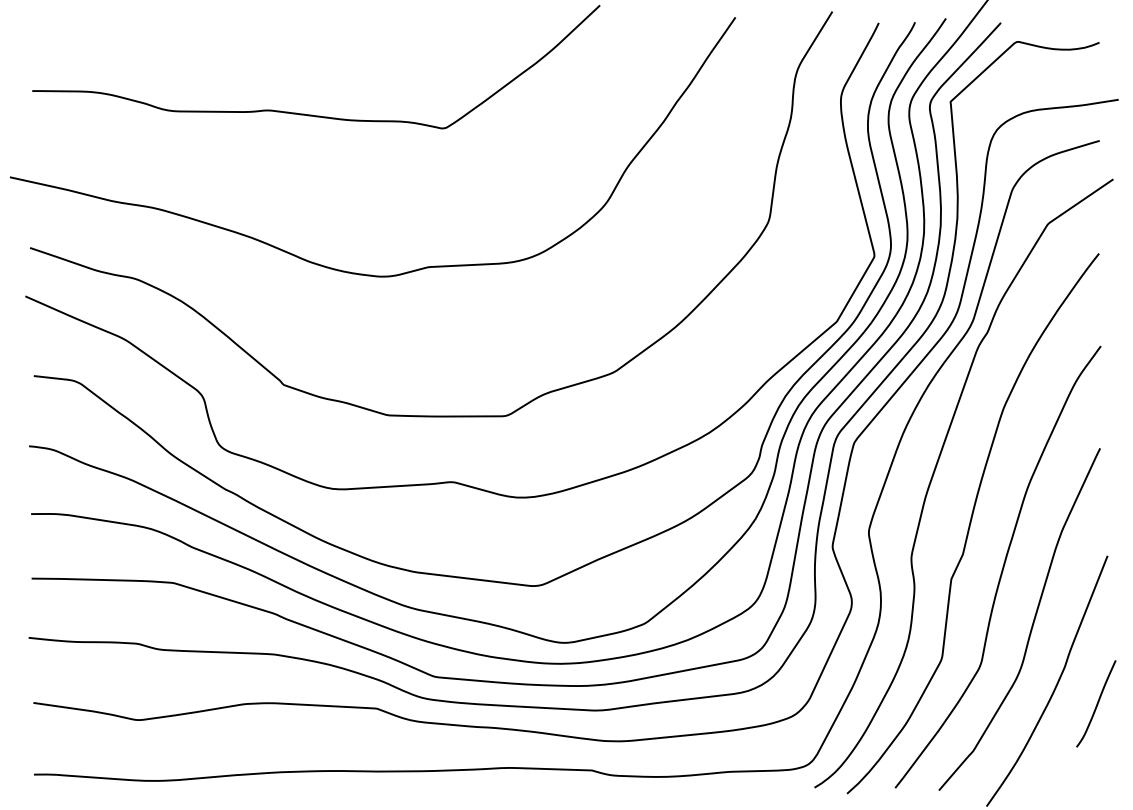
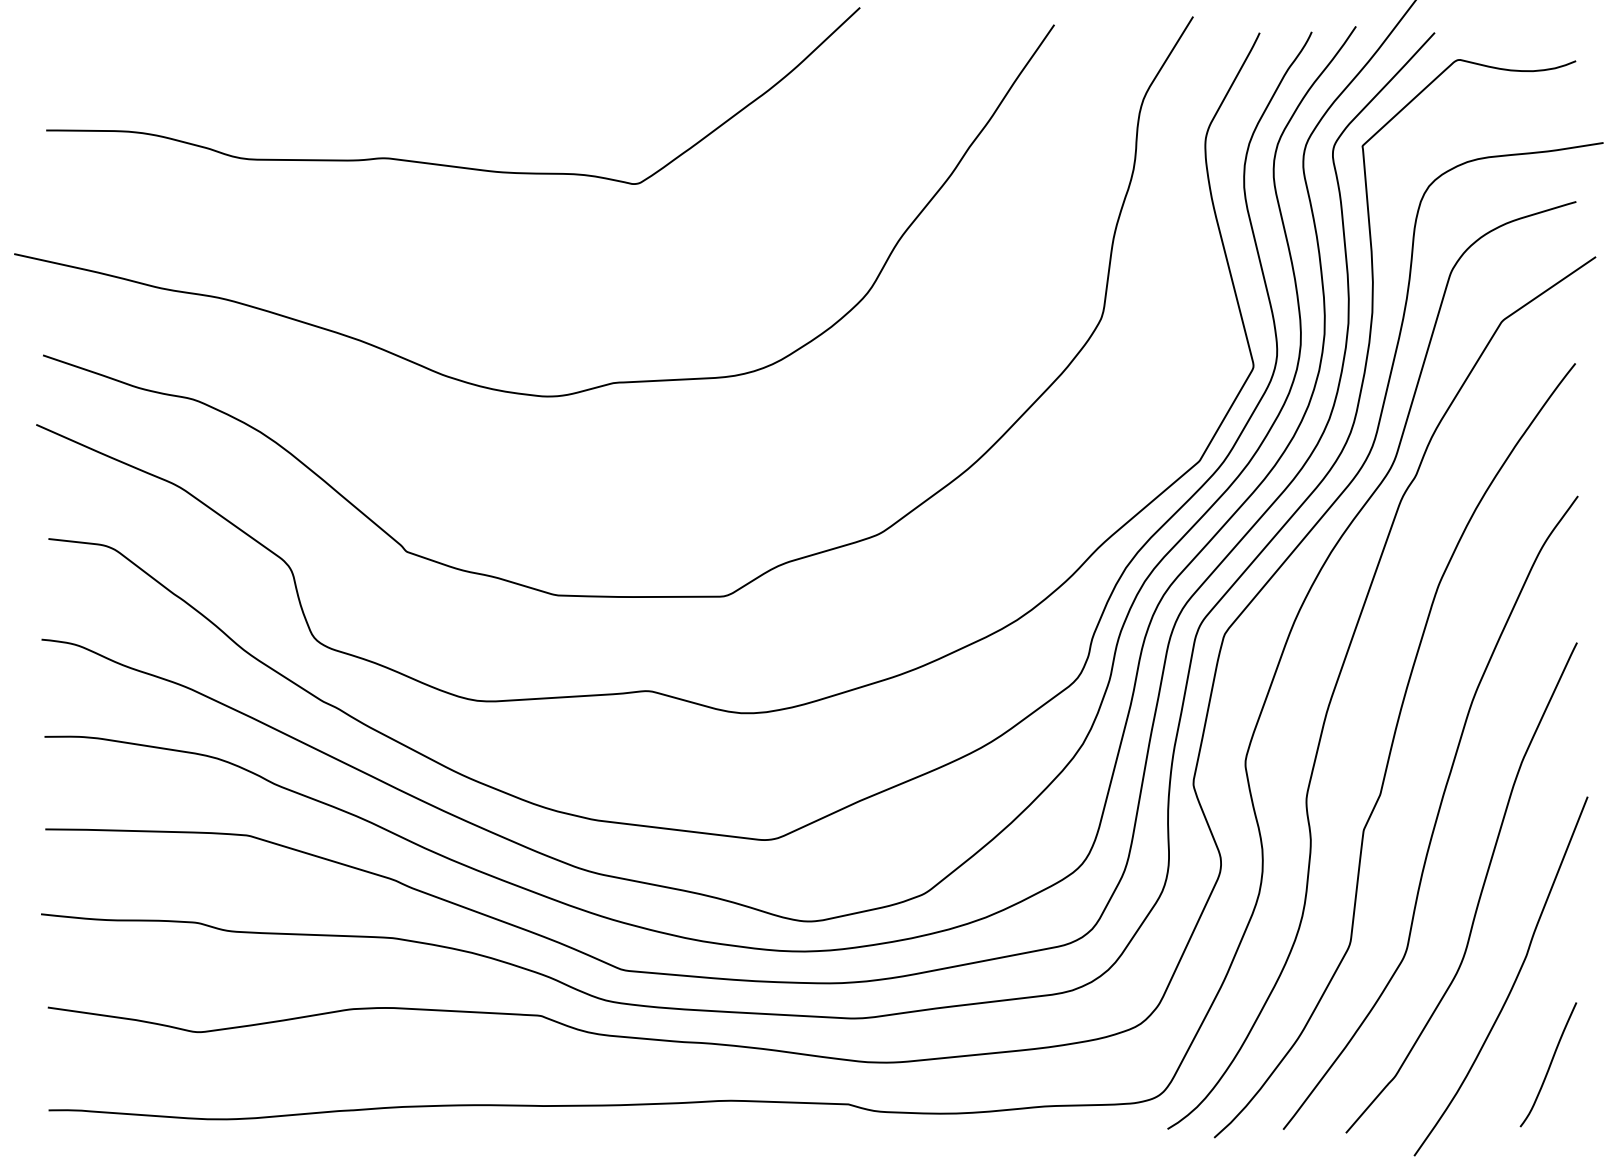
curve: (1096, 703) -> (1548, 1064), moved

